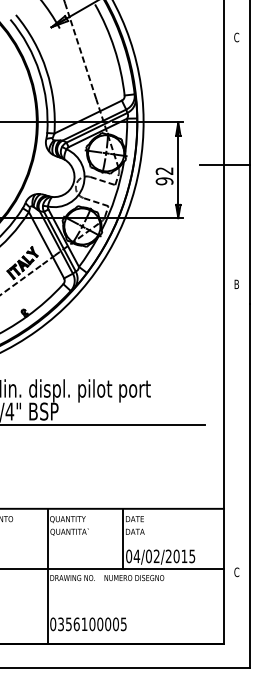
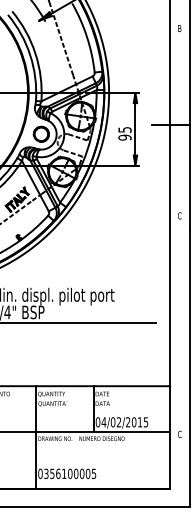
text: (236, 37) -> (179, 28), C -> B
text: (164, 170) -> (124, 129), 92 -> 95
part: (54, 176) -> (41, 134), added
text: (236, 284) -> (179, 215), B -> C

